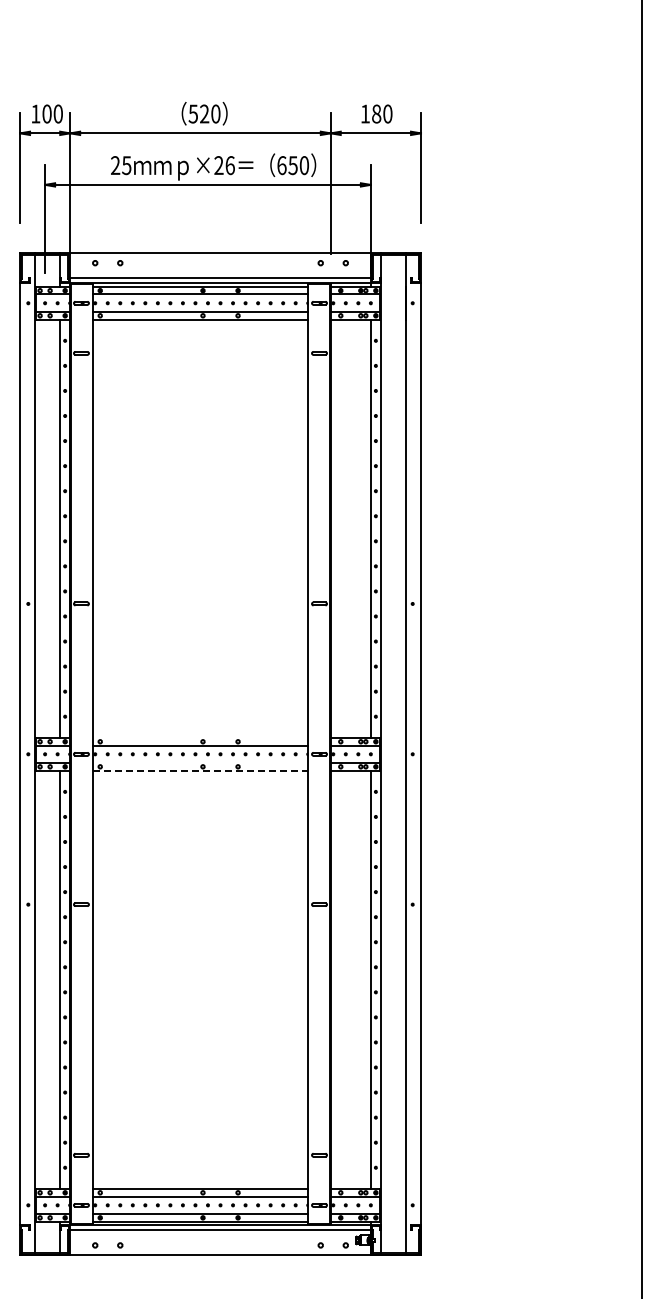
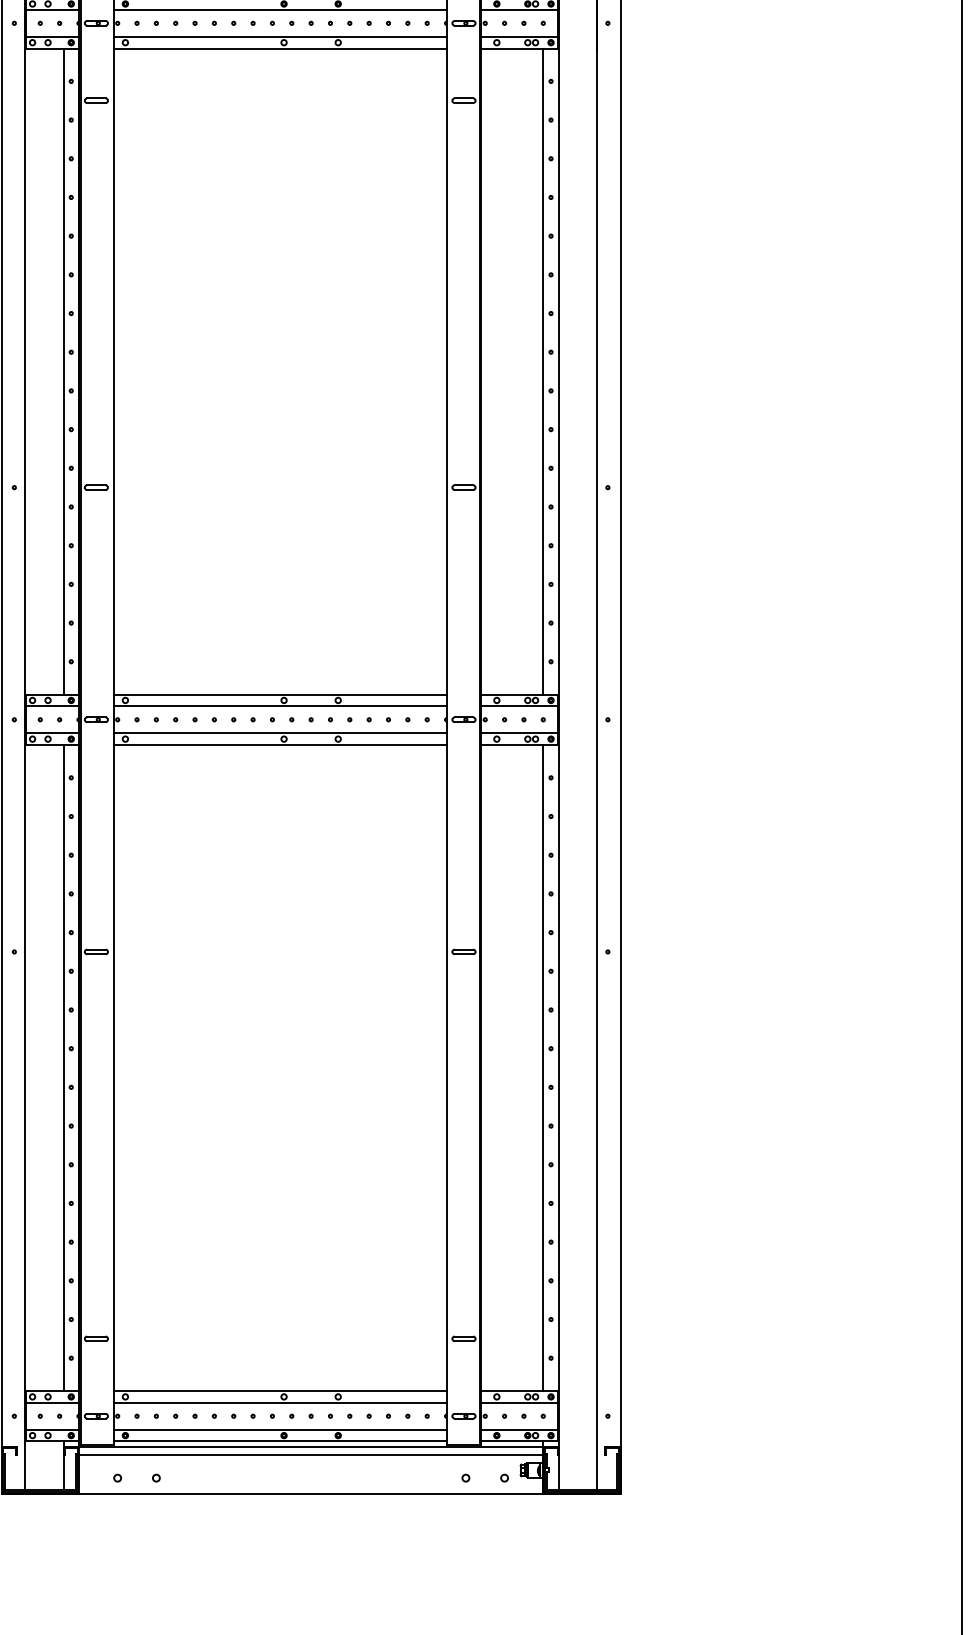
line: (200, 738) -> (280, 695), added
line: (200, 763) -> (280, 734), added
line: (200, 770) -> (280, 744), dashed -> solid

